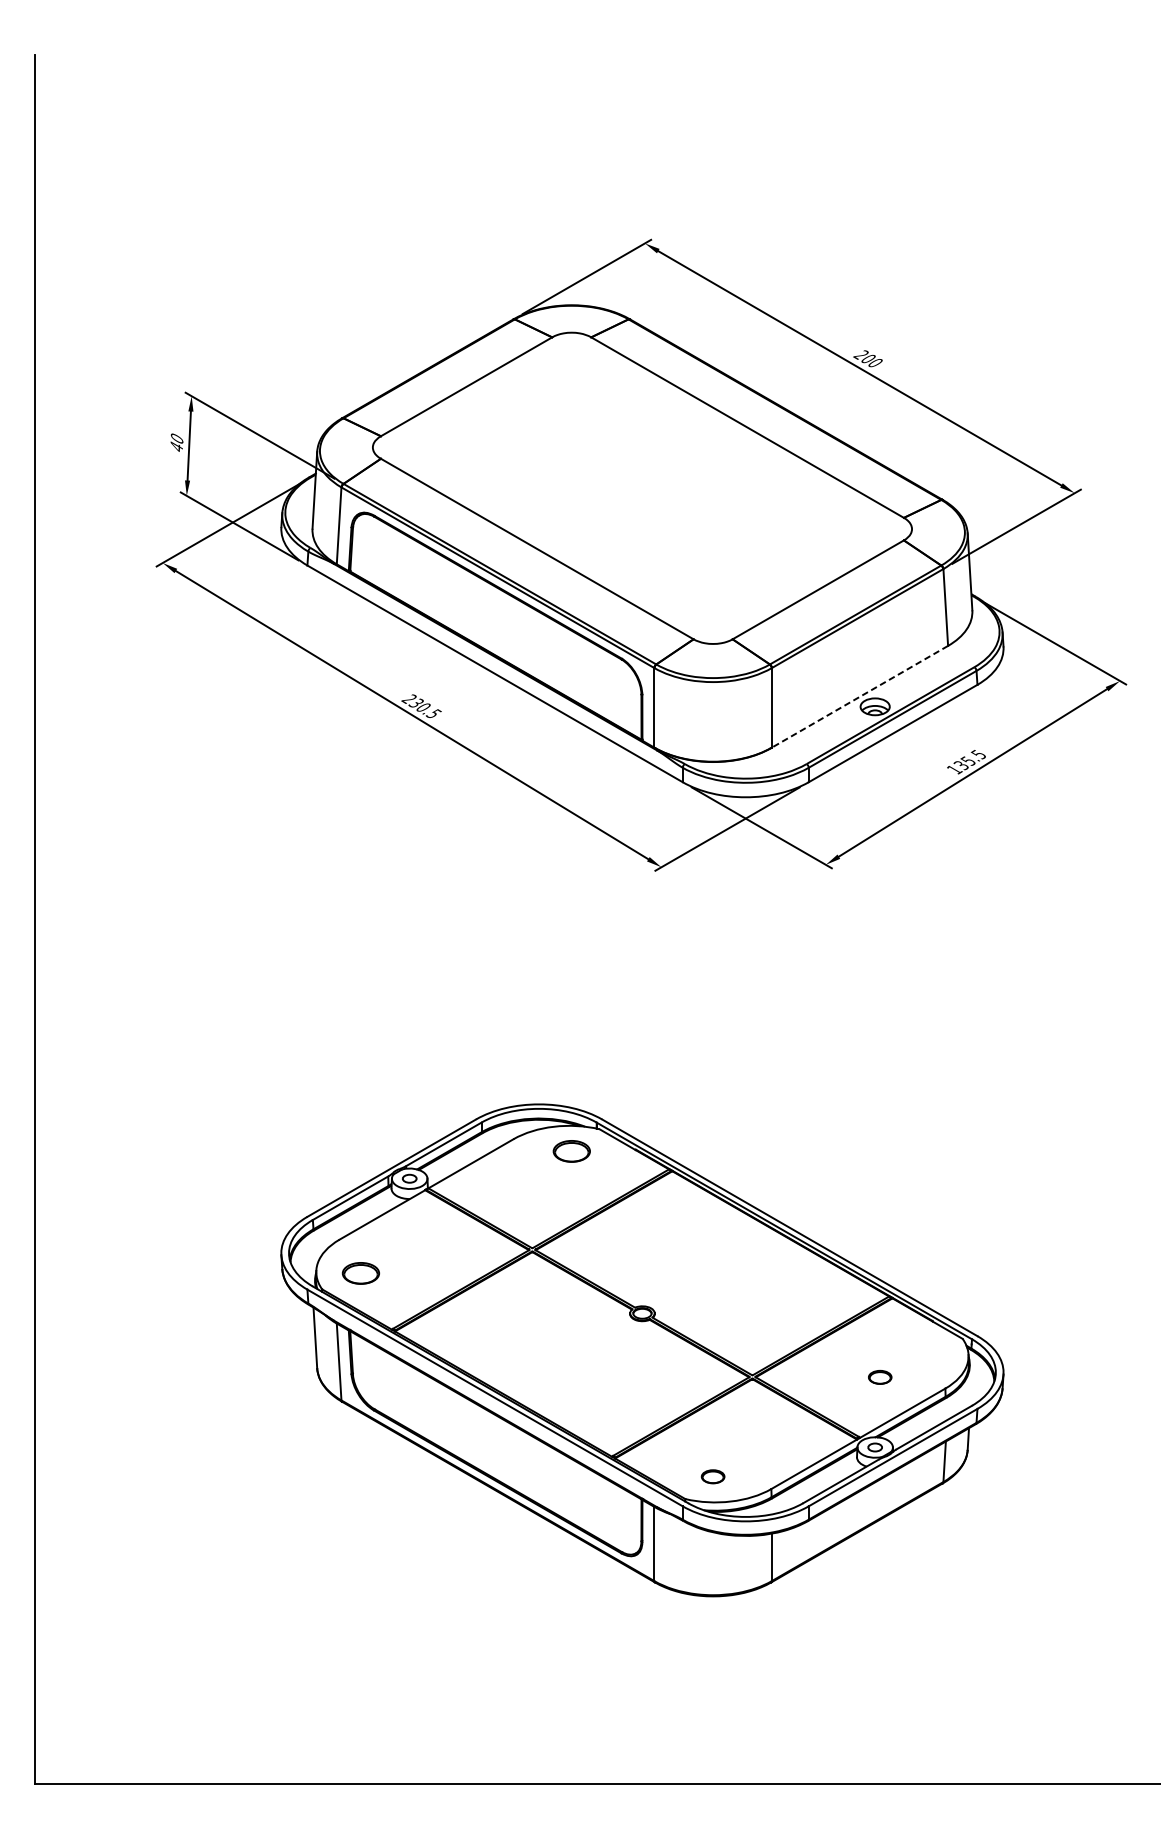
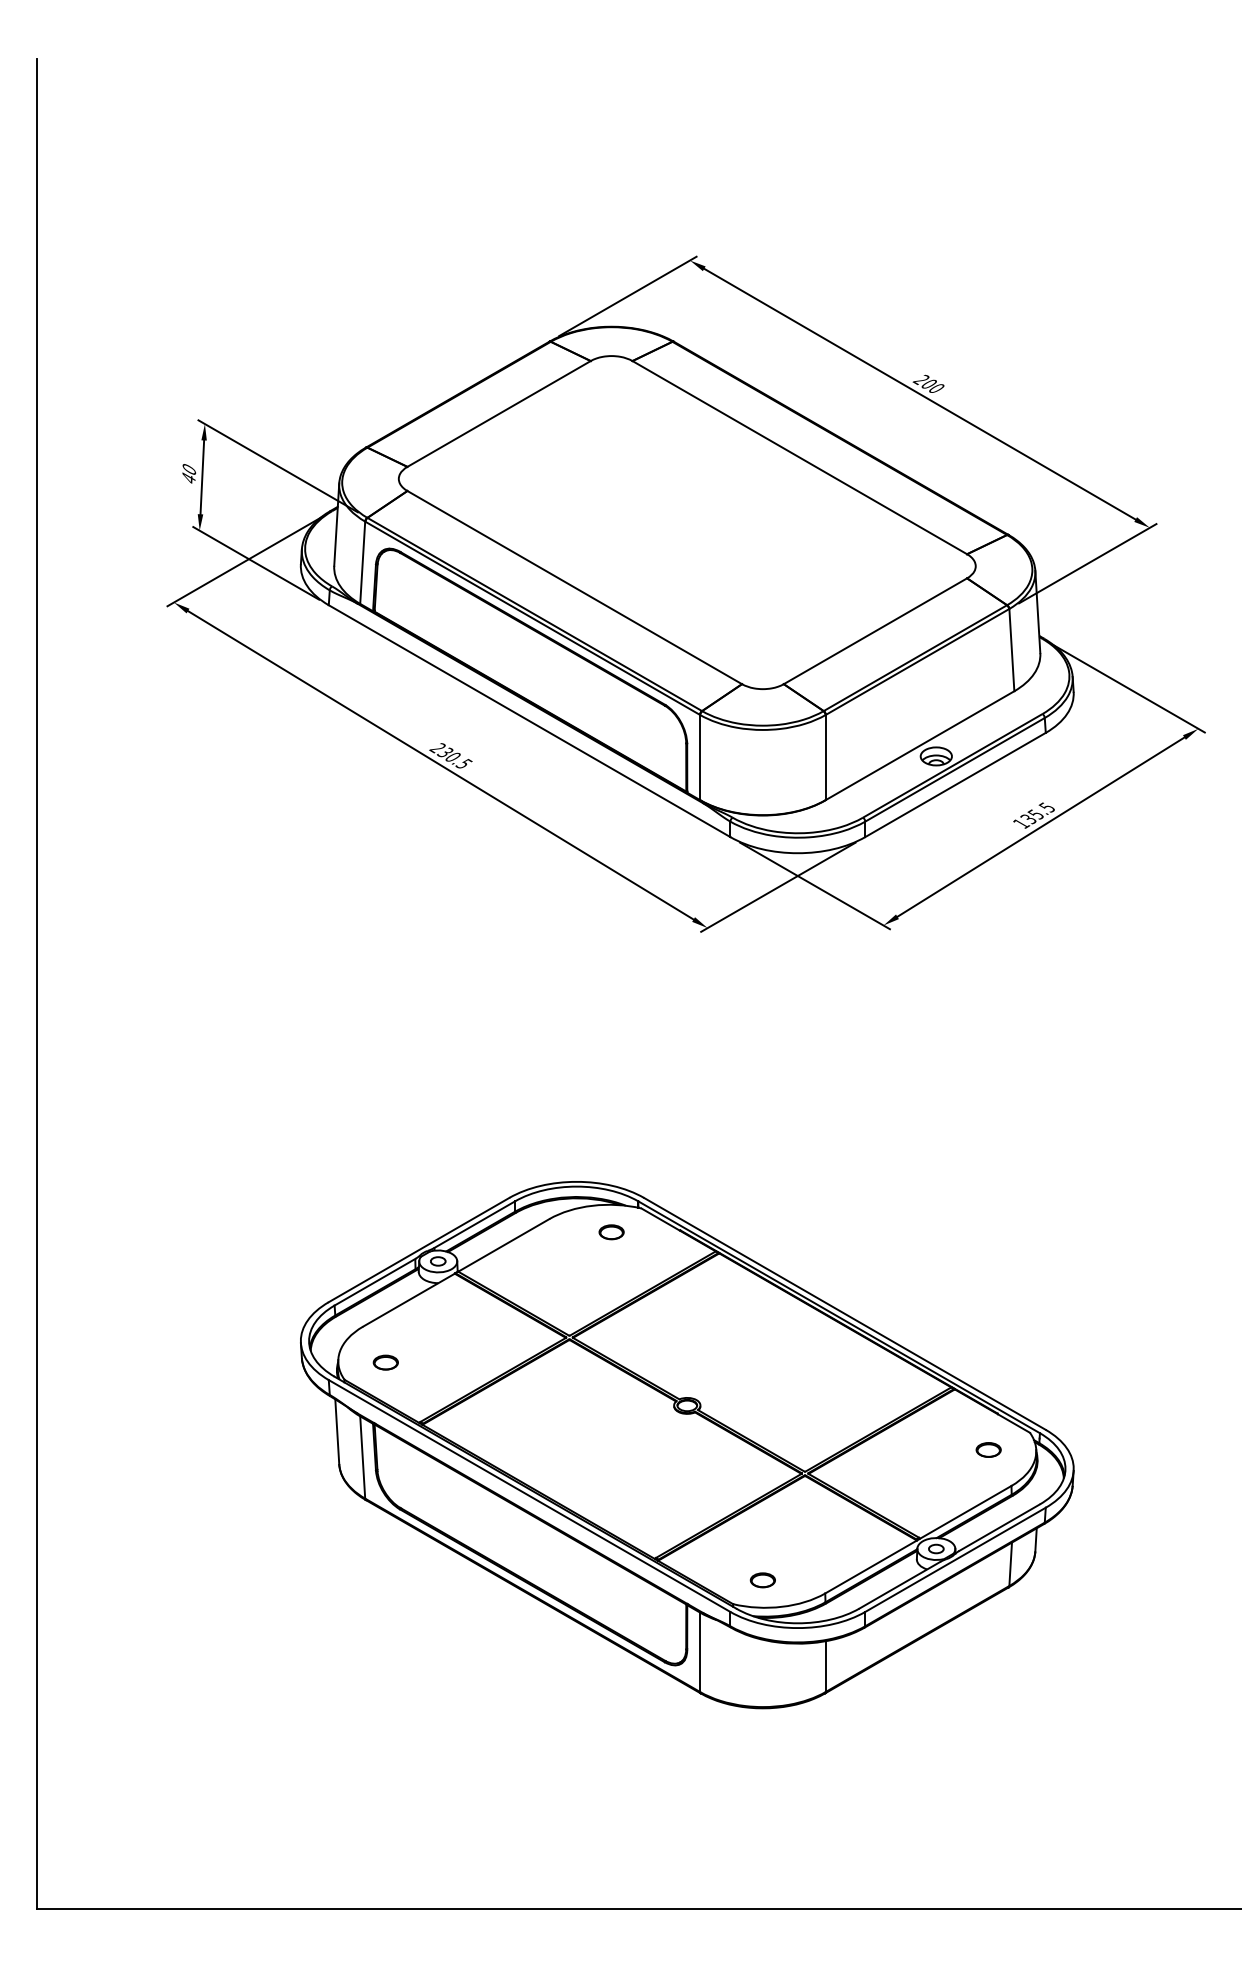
line: (860, 696) -> (920, 745), dashed -> solid
part: (571, 1151) -> (611, 1232), size x0.62
part: (360, 1273) -> (385, 1362), size x0.62
part: (880, 1376) -> (988, 1449), moved

